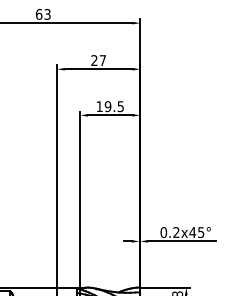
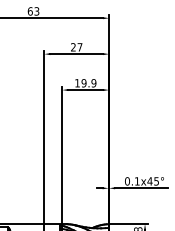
text: (120, 106) -> (93, 83), 19.5 -> 19.9
text: (176, 232) -> (137, 181), 0.2x45° -> 0.1x45°

